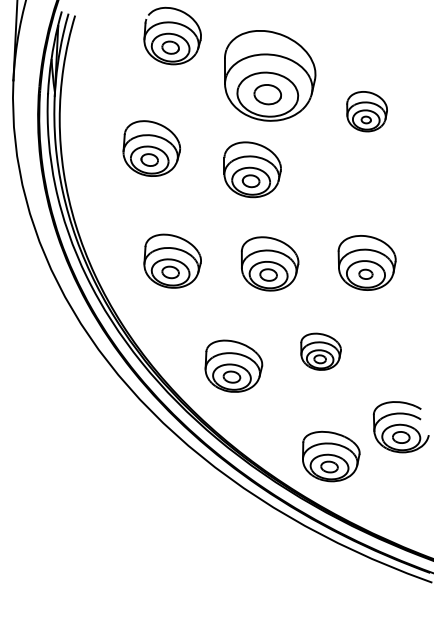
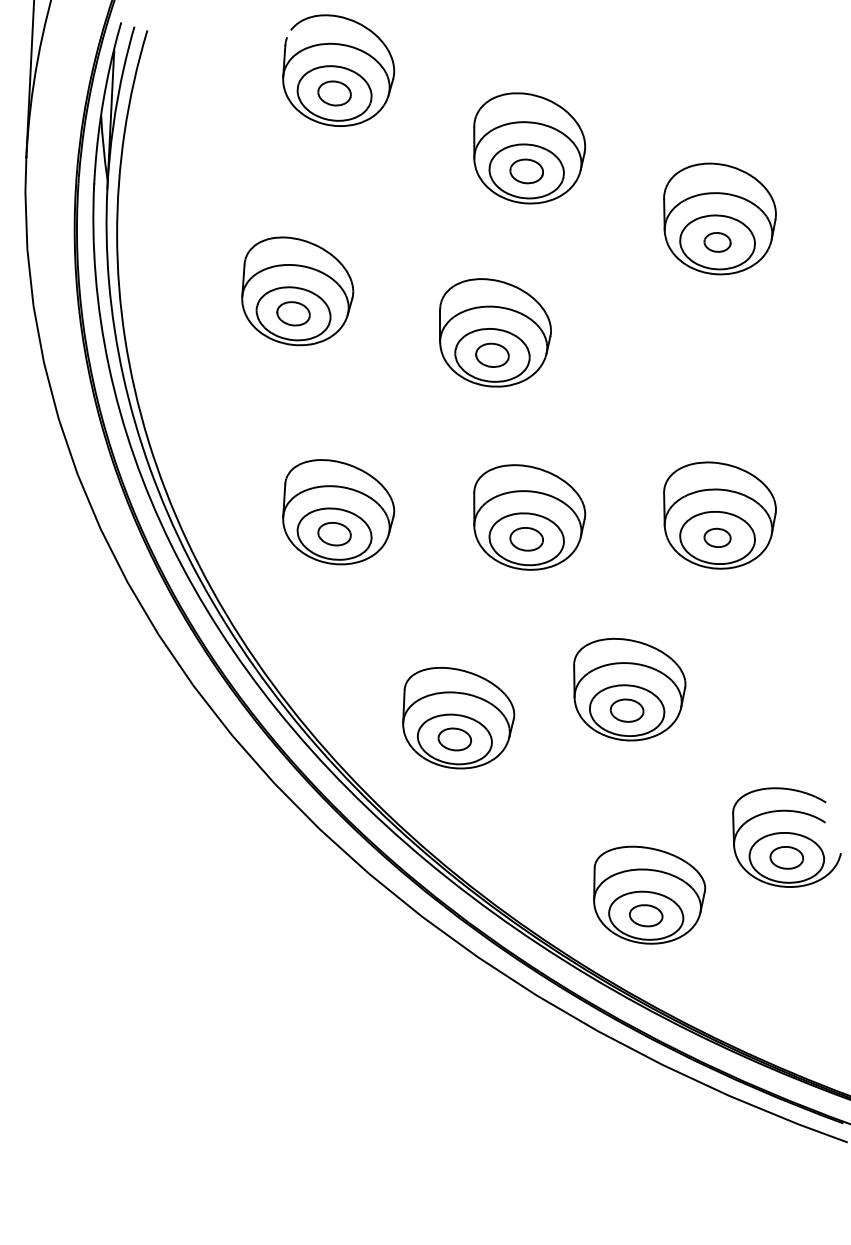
part: (269, 75) -> (528, 147), size x0.62
part: (366, 111) -> (718, 218), size x1.43
part: (320, 351) -> (628, 689), size x1.43

